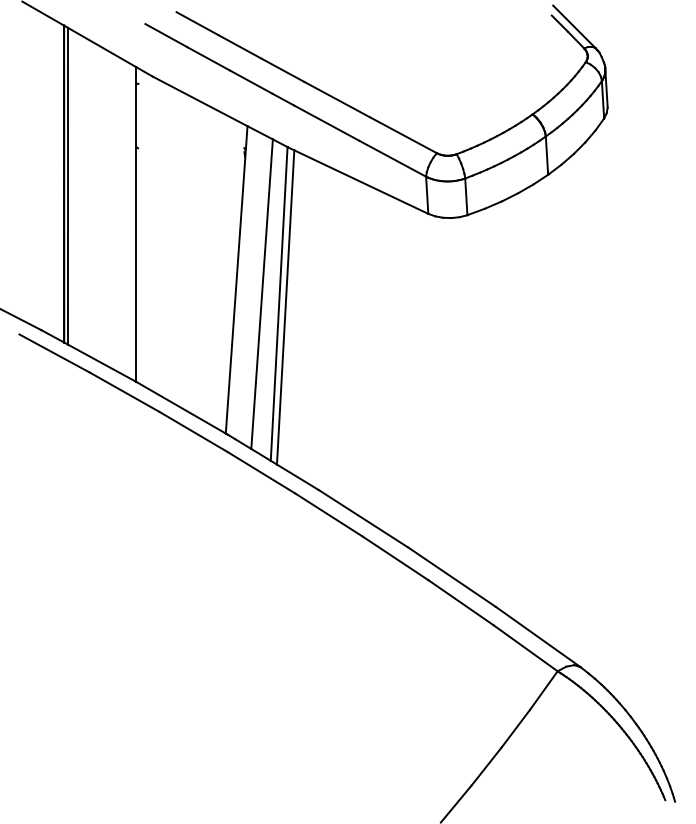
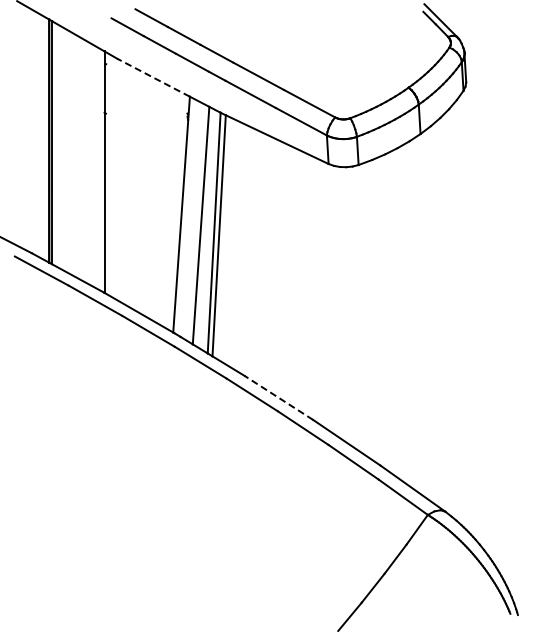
line: (200, 101) -> (153, 77), solid -> dashed
line: (362, 518) -> (278, 397), solid -> dashed

